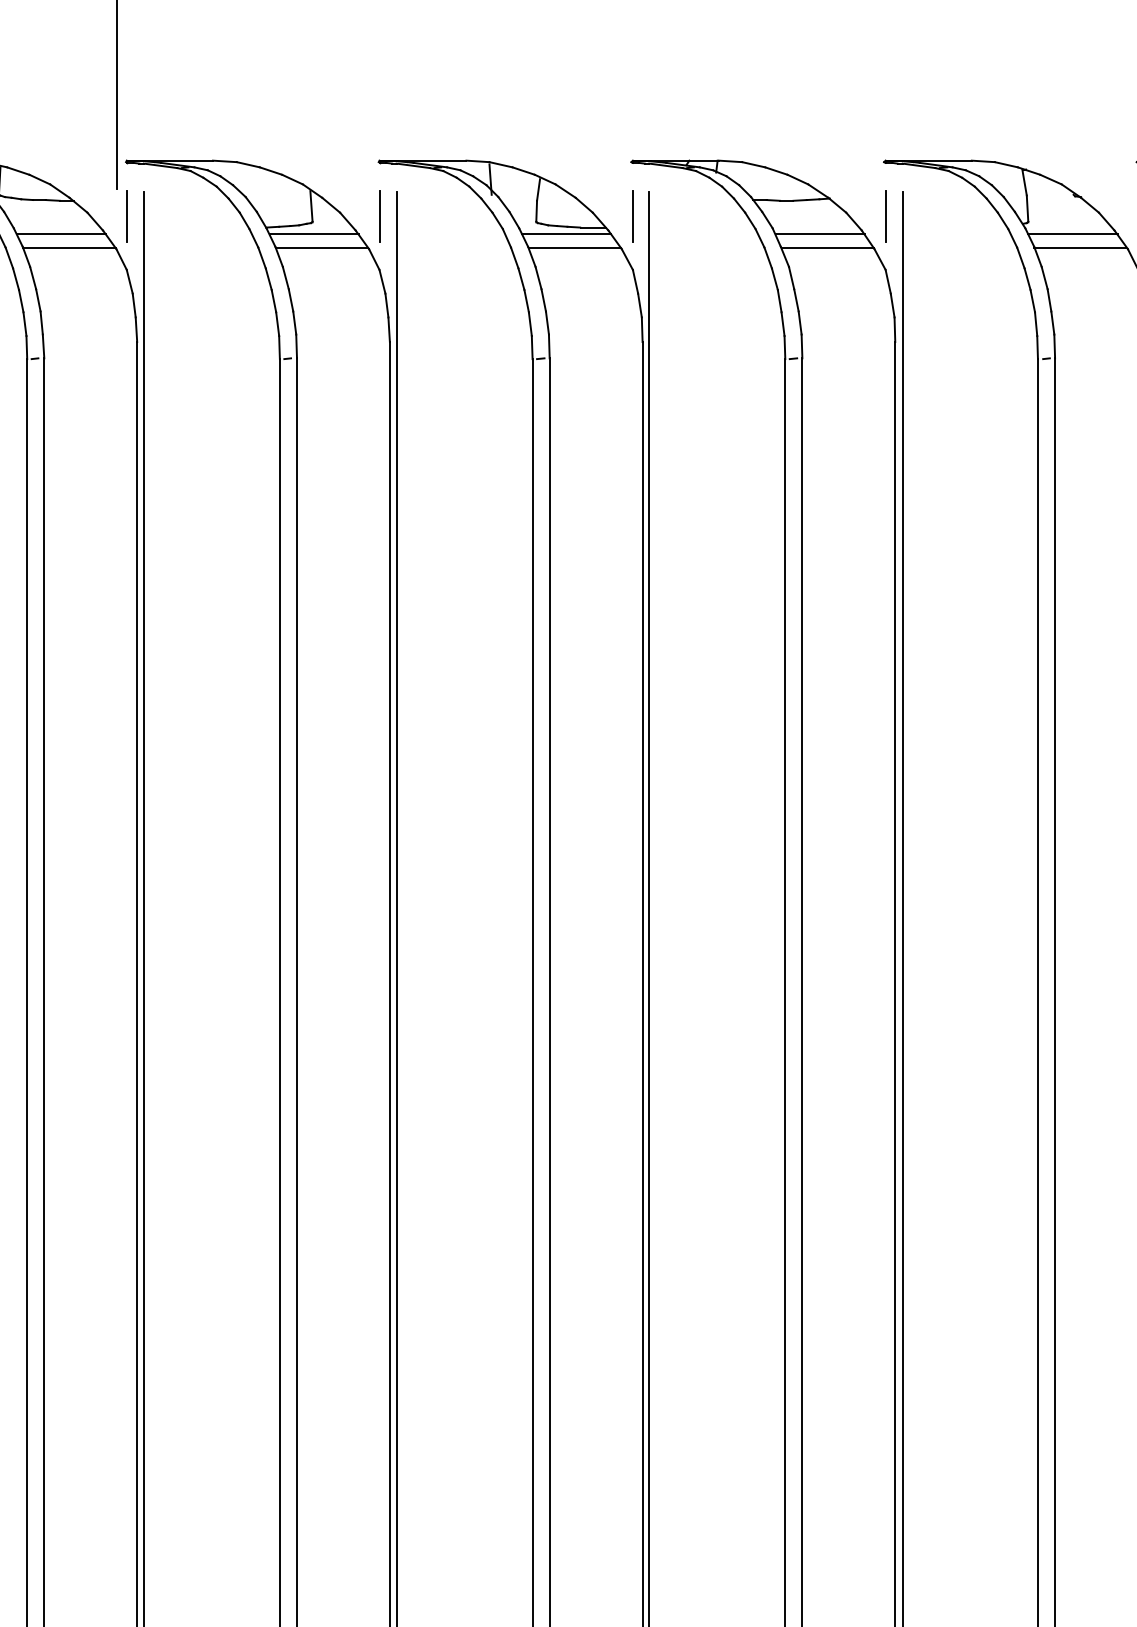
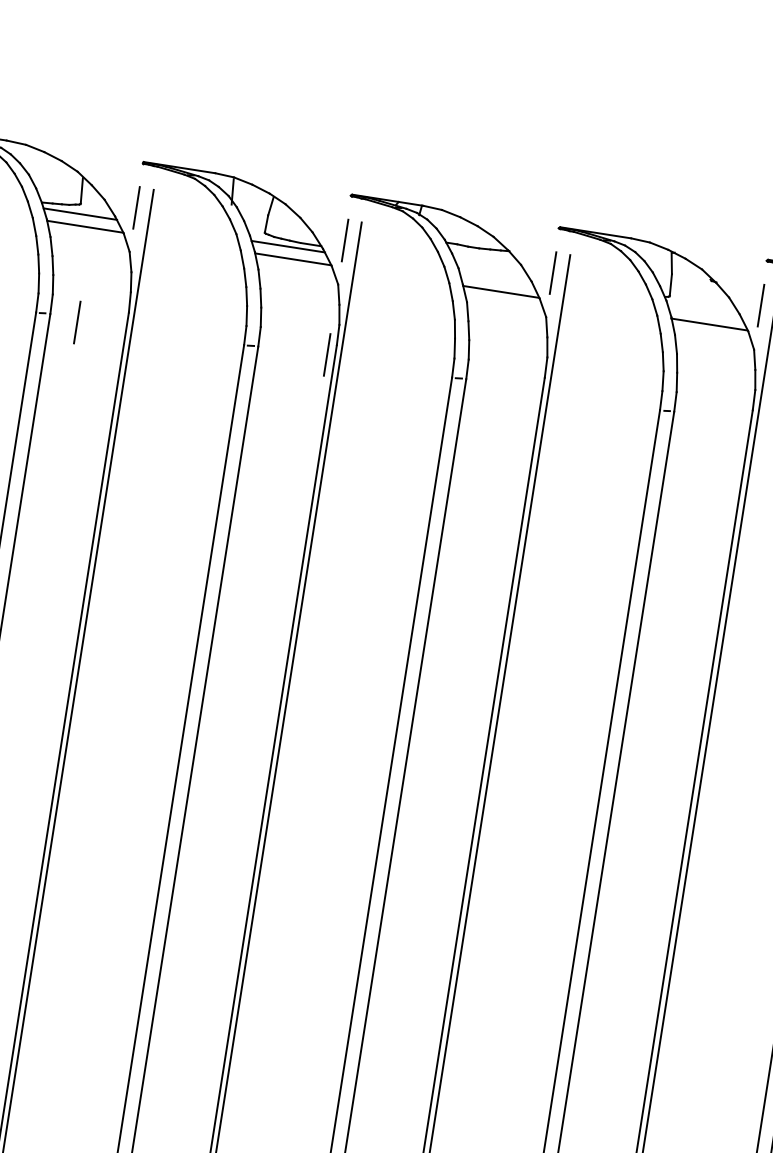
line: (819, 234) -> (496, 279), removed
line: (1072, 234) -> (704, 312), removed
line: (632, 355) -> (326, 354), added
line: (330, 363) -> (77, 322), added

